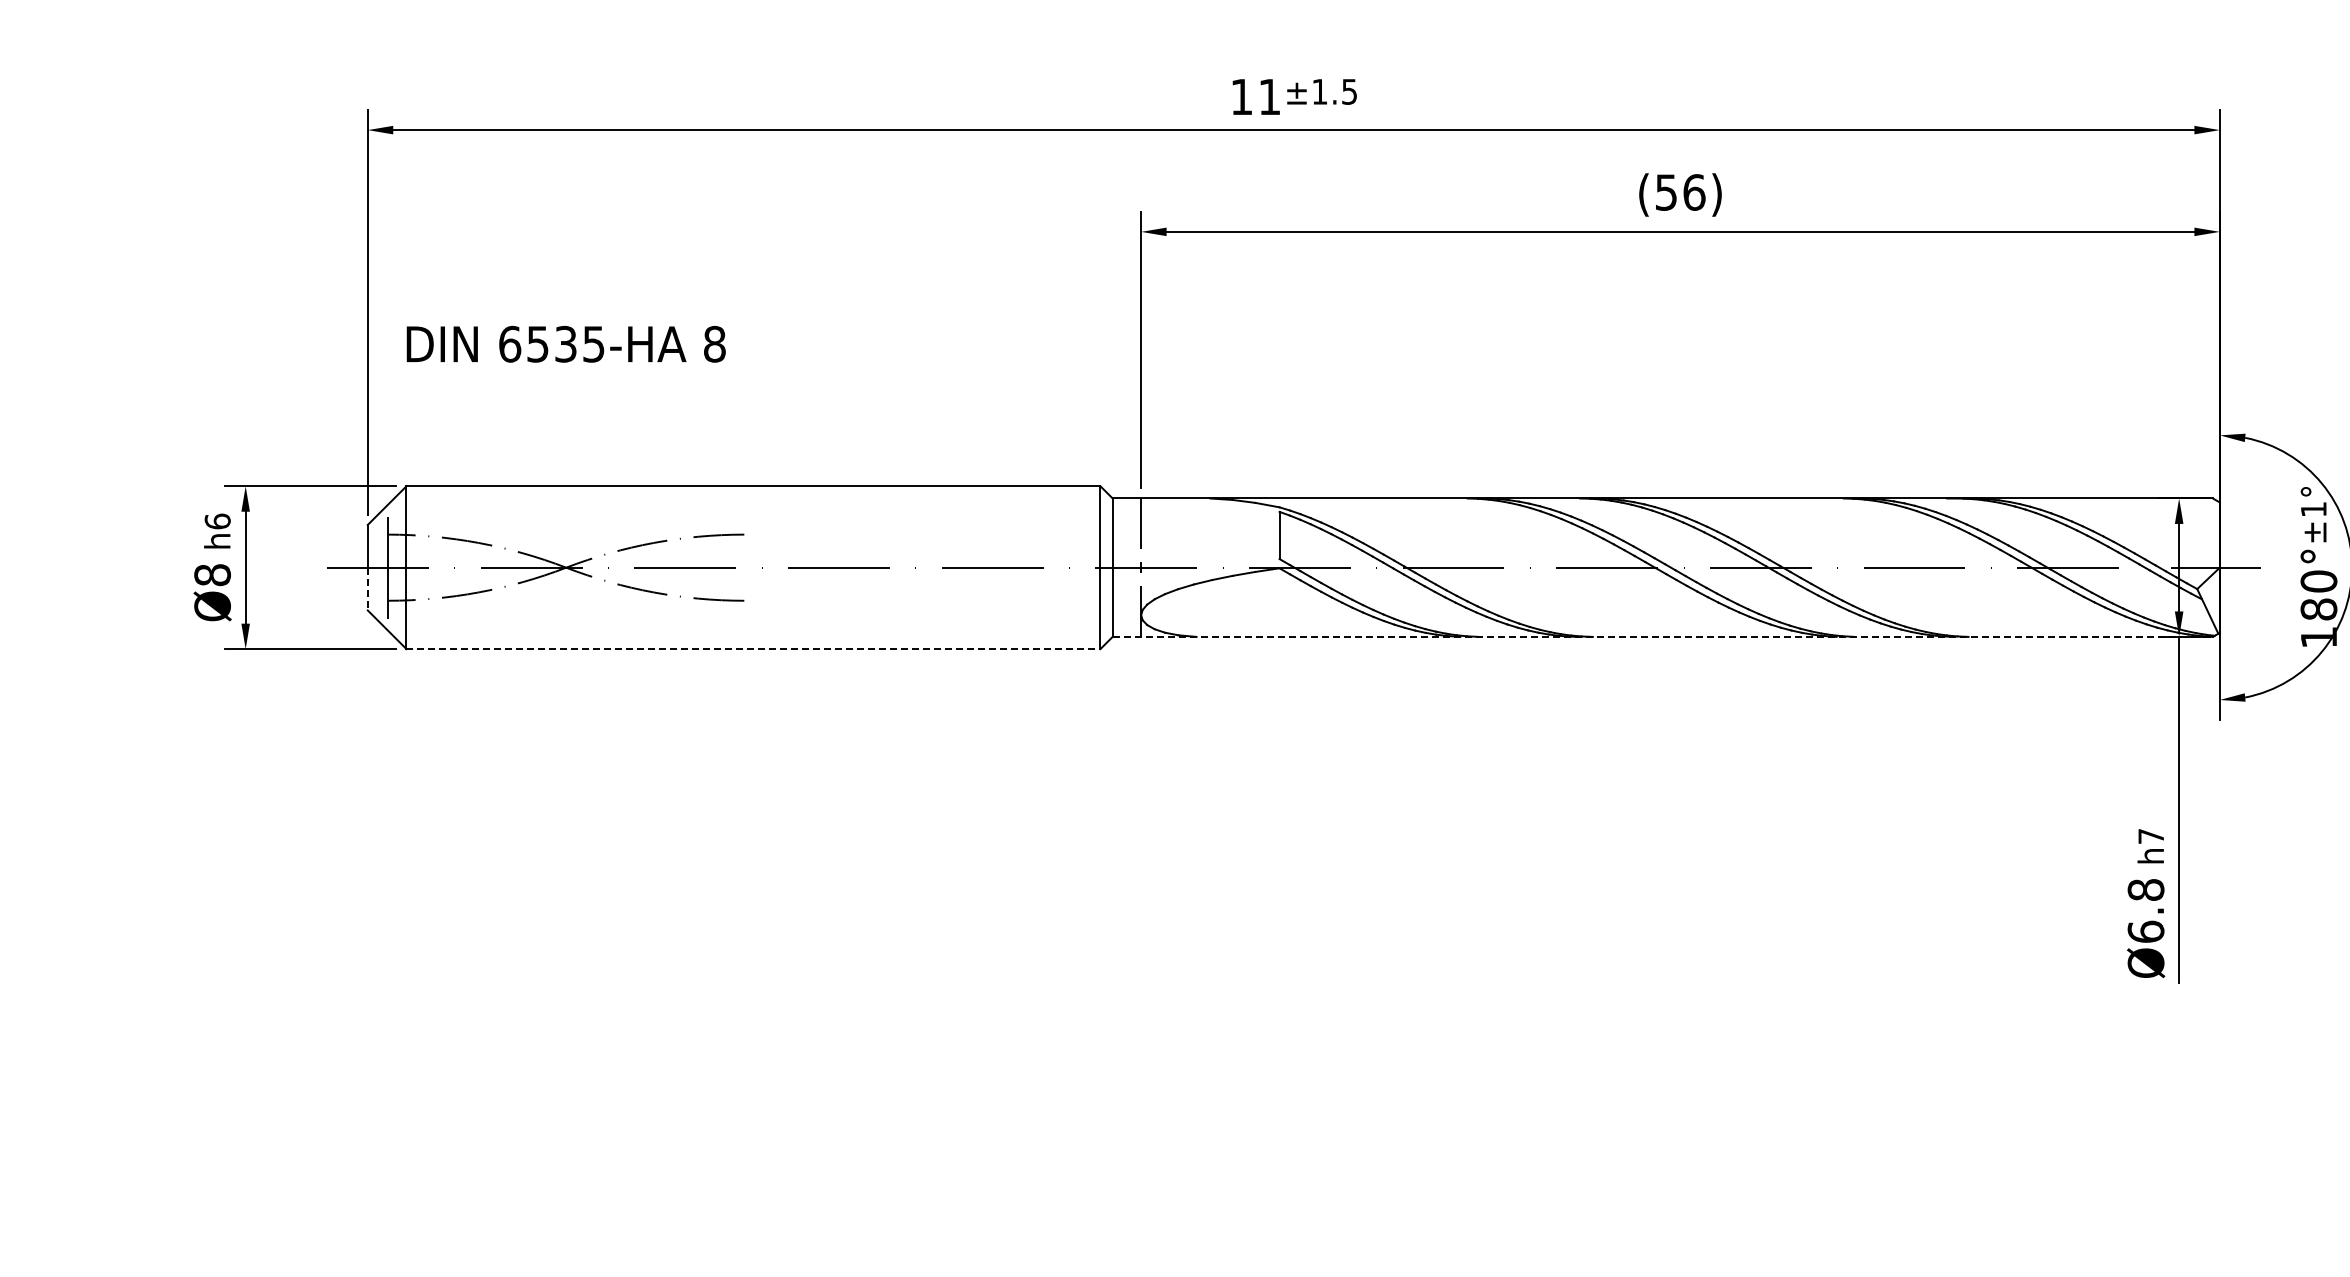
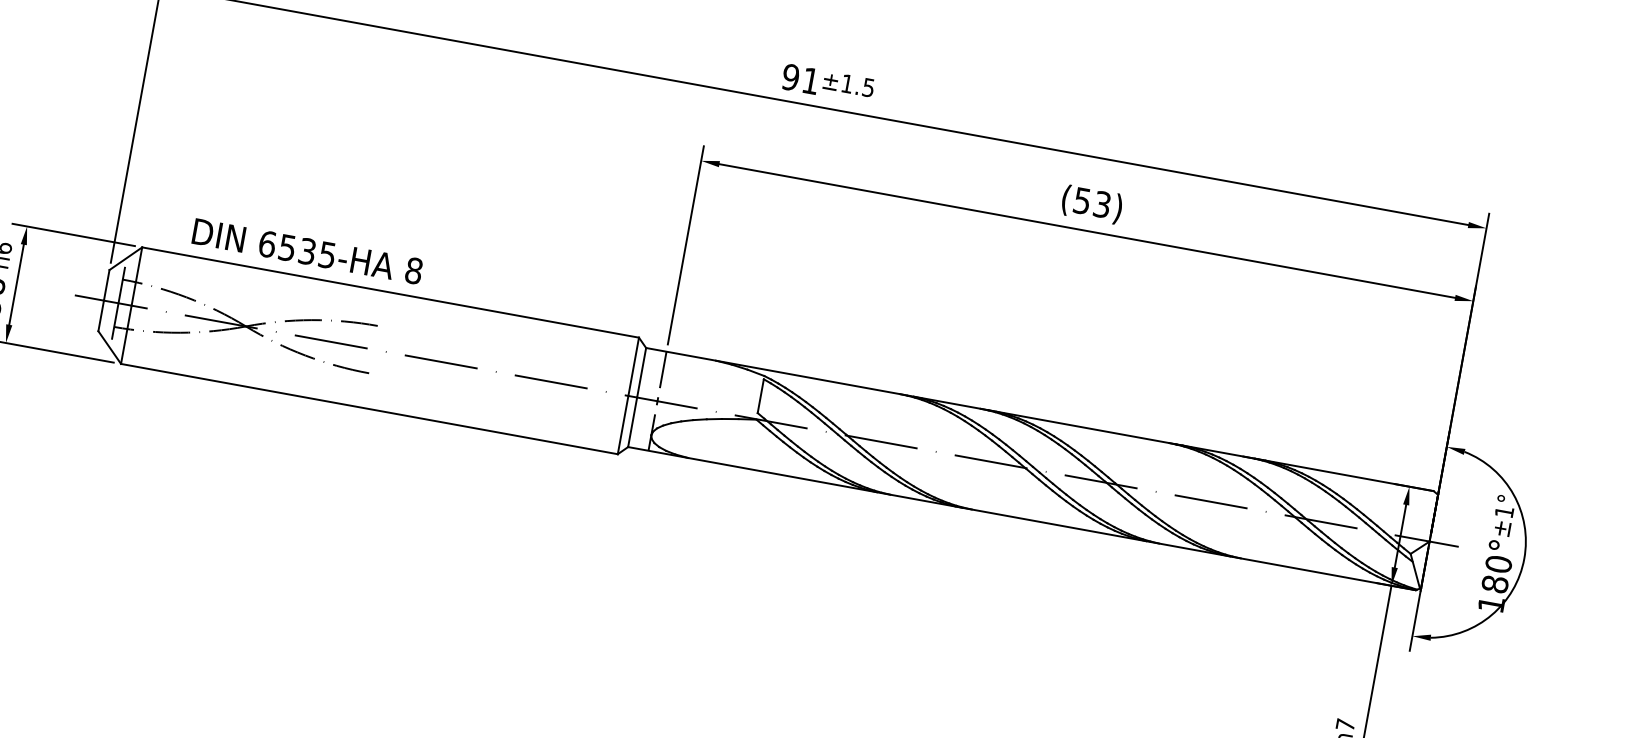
text: (1241, 96) -> (790, 77), 11 -> 91
text: (1694, 192) -> (1102, 204), (56) -> (53)
text: (565, 343) -> (307, 250), moved
line: (367, 589) -> (100, 316), dashed -> solid
line: (1663, 636) -> (1022, 518), dashed -> solid
line: (753, 649) -> (369, 409), dashed -> solid

